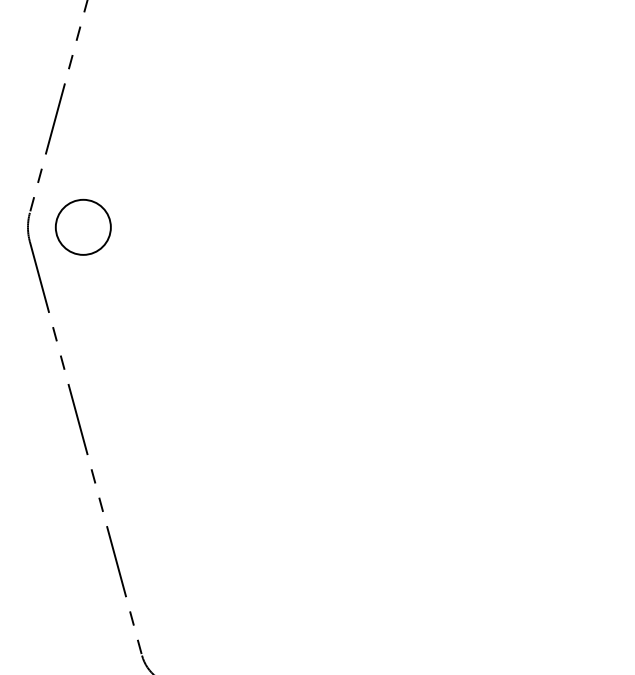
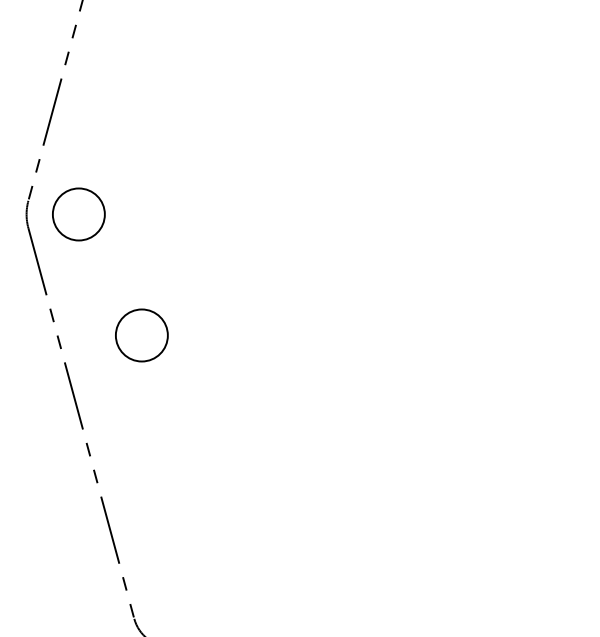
circle: (149, 355) -> (141, 335), added

